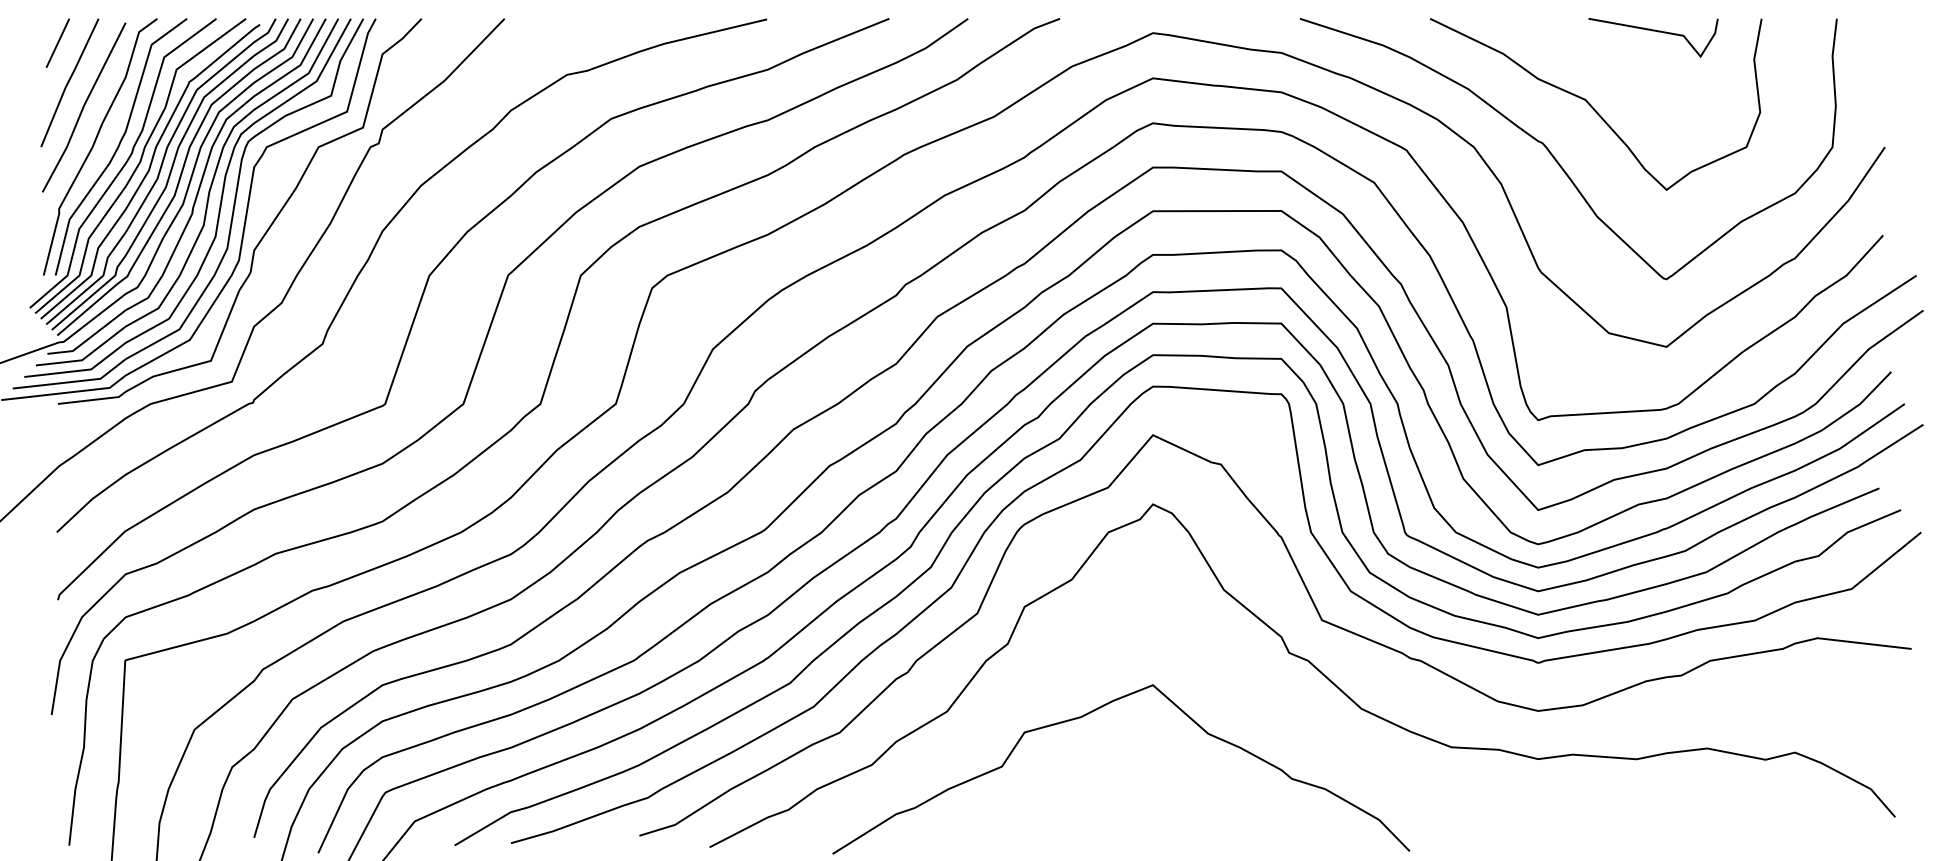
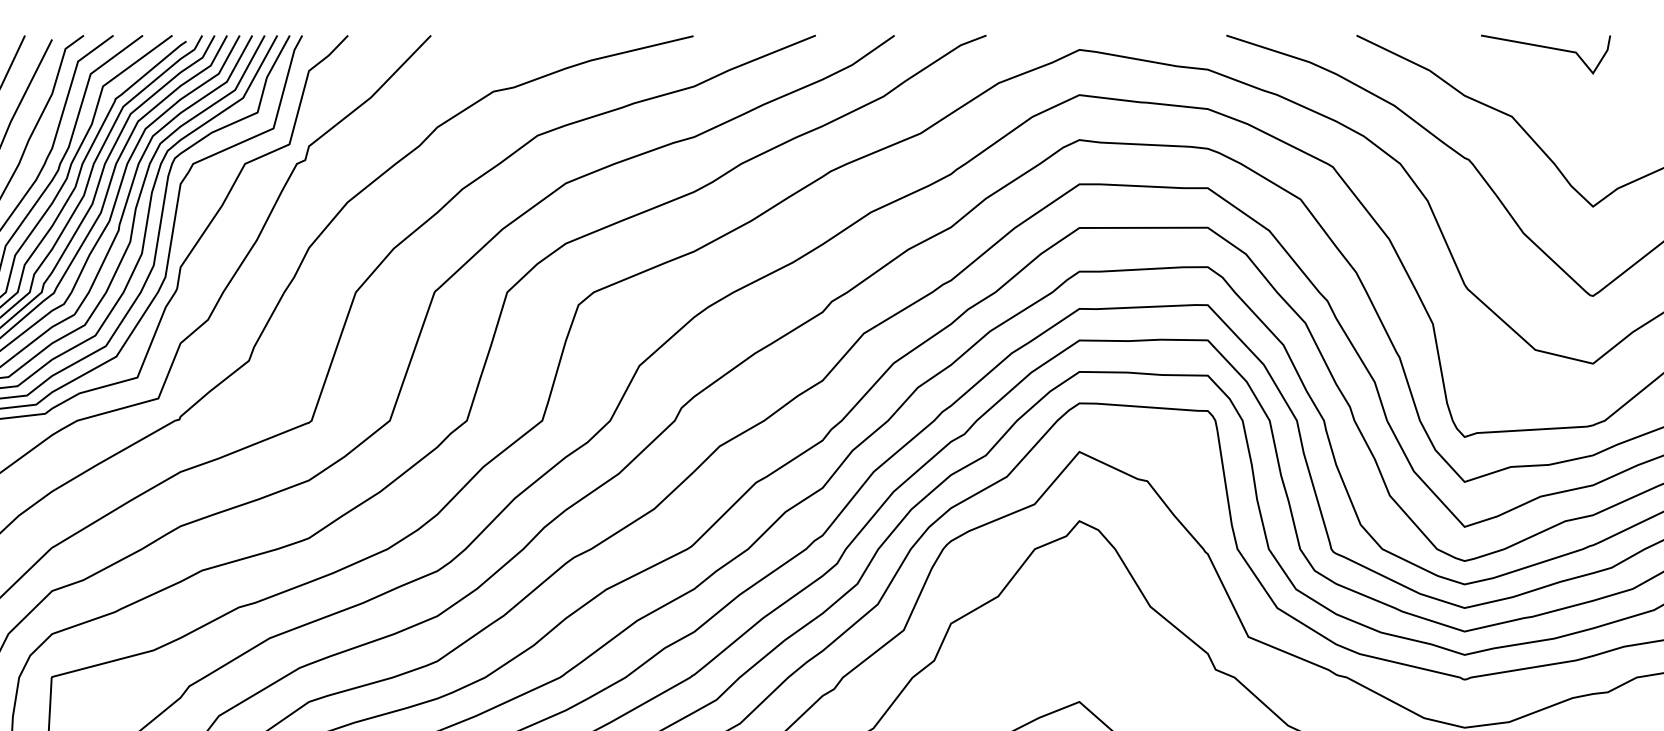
line: (1653, 31) -> (1545, 48), moved

